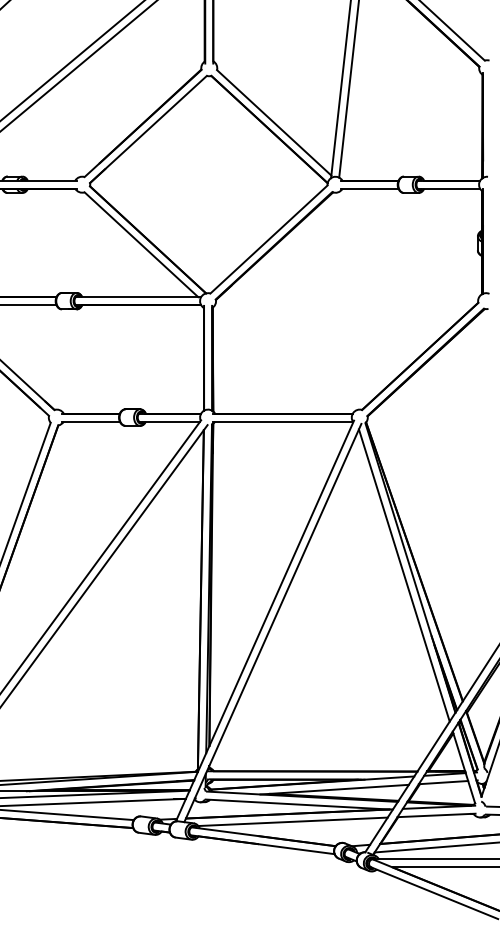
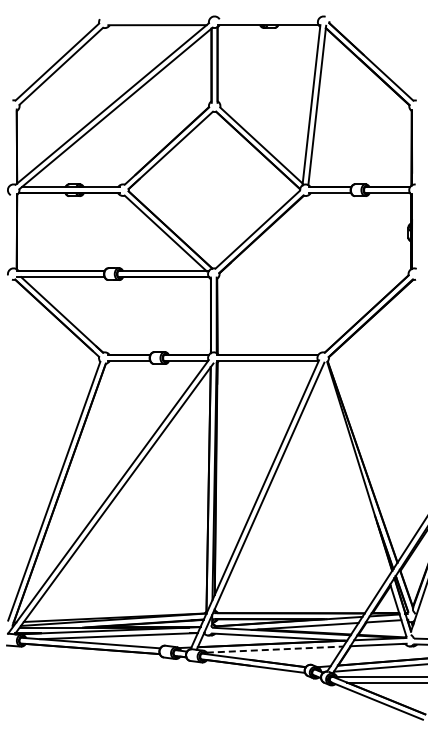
line: (404, 574) -> (355, 471), removed
line: (293, 821) -> (275, 649), solid -> dashed

